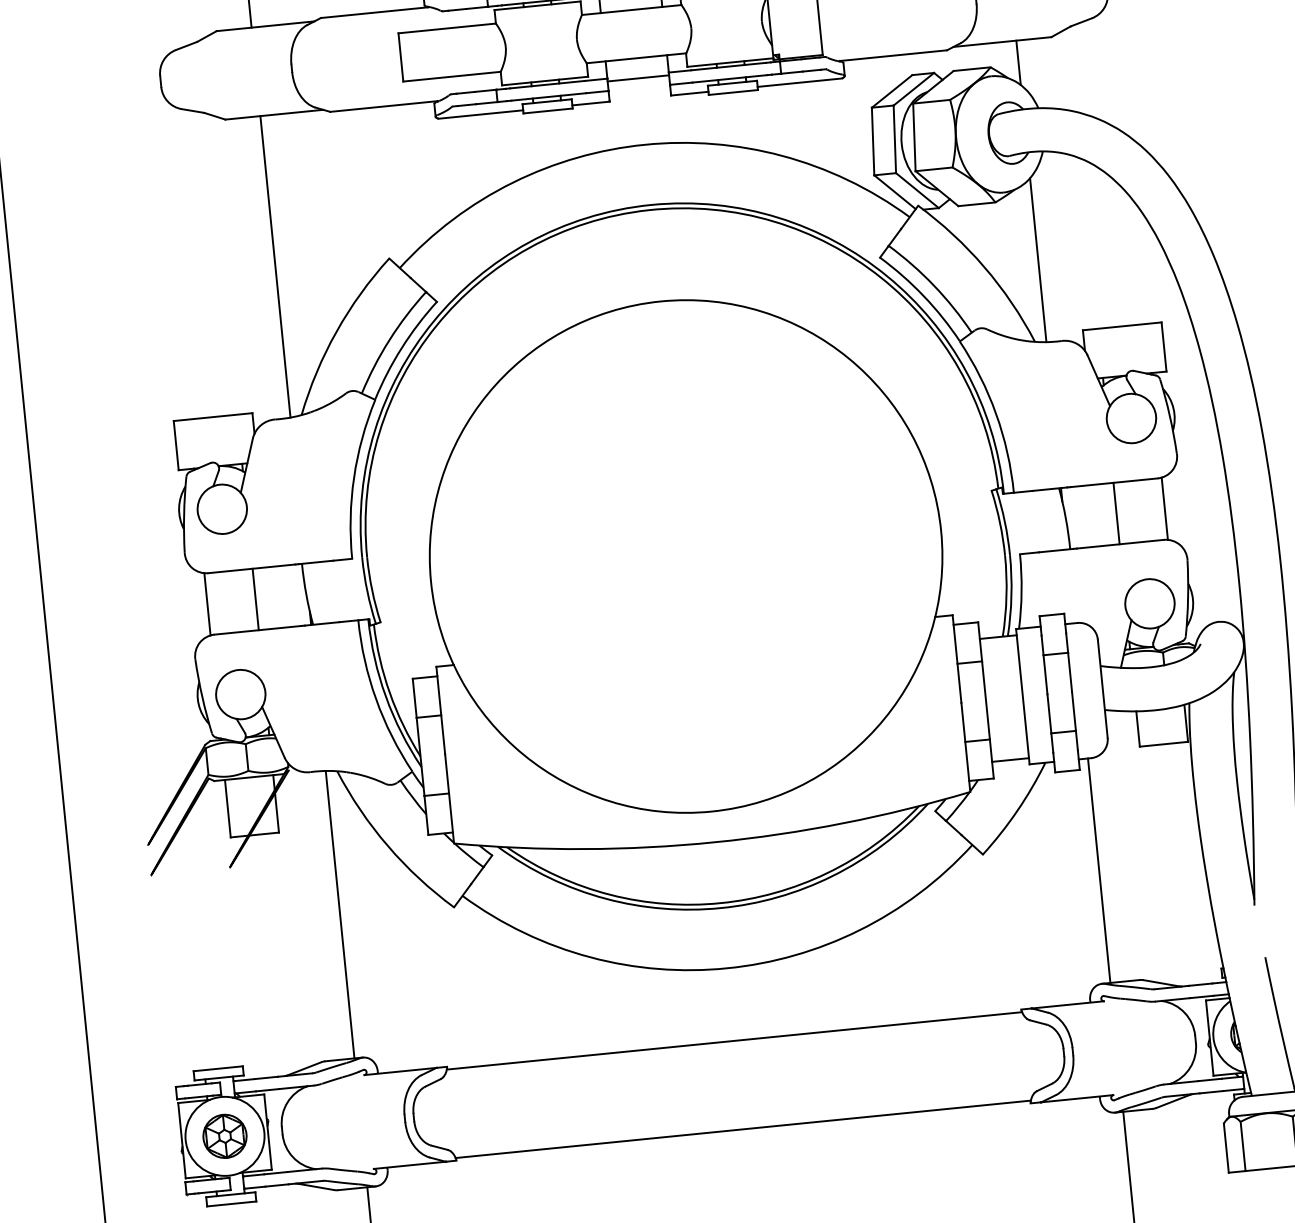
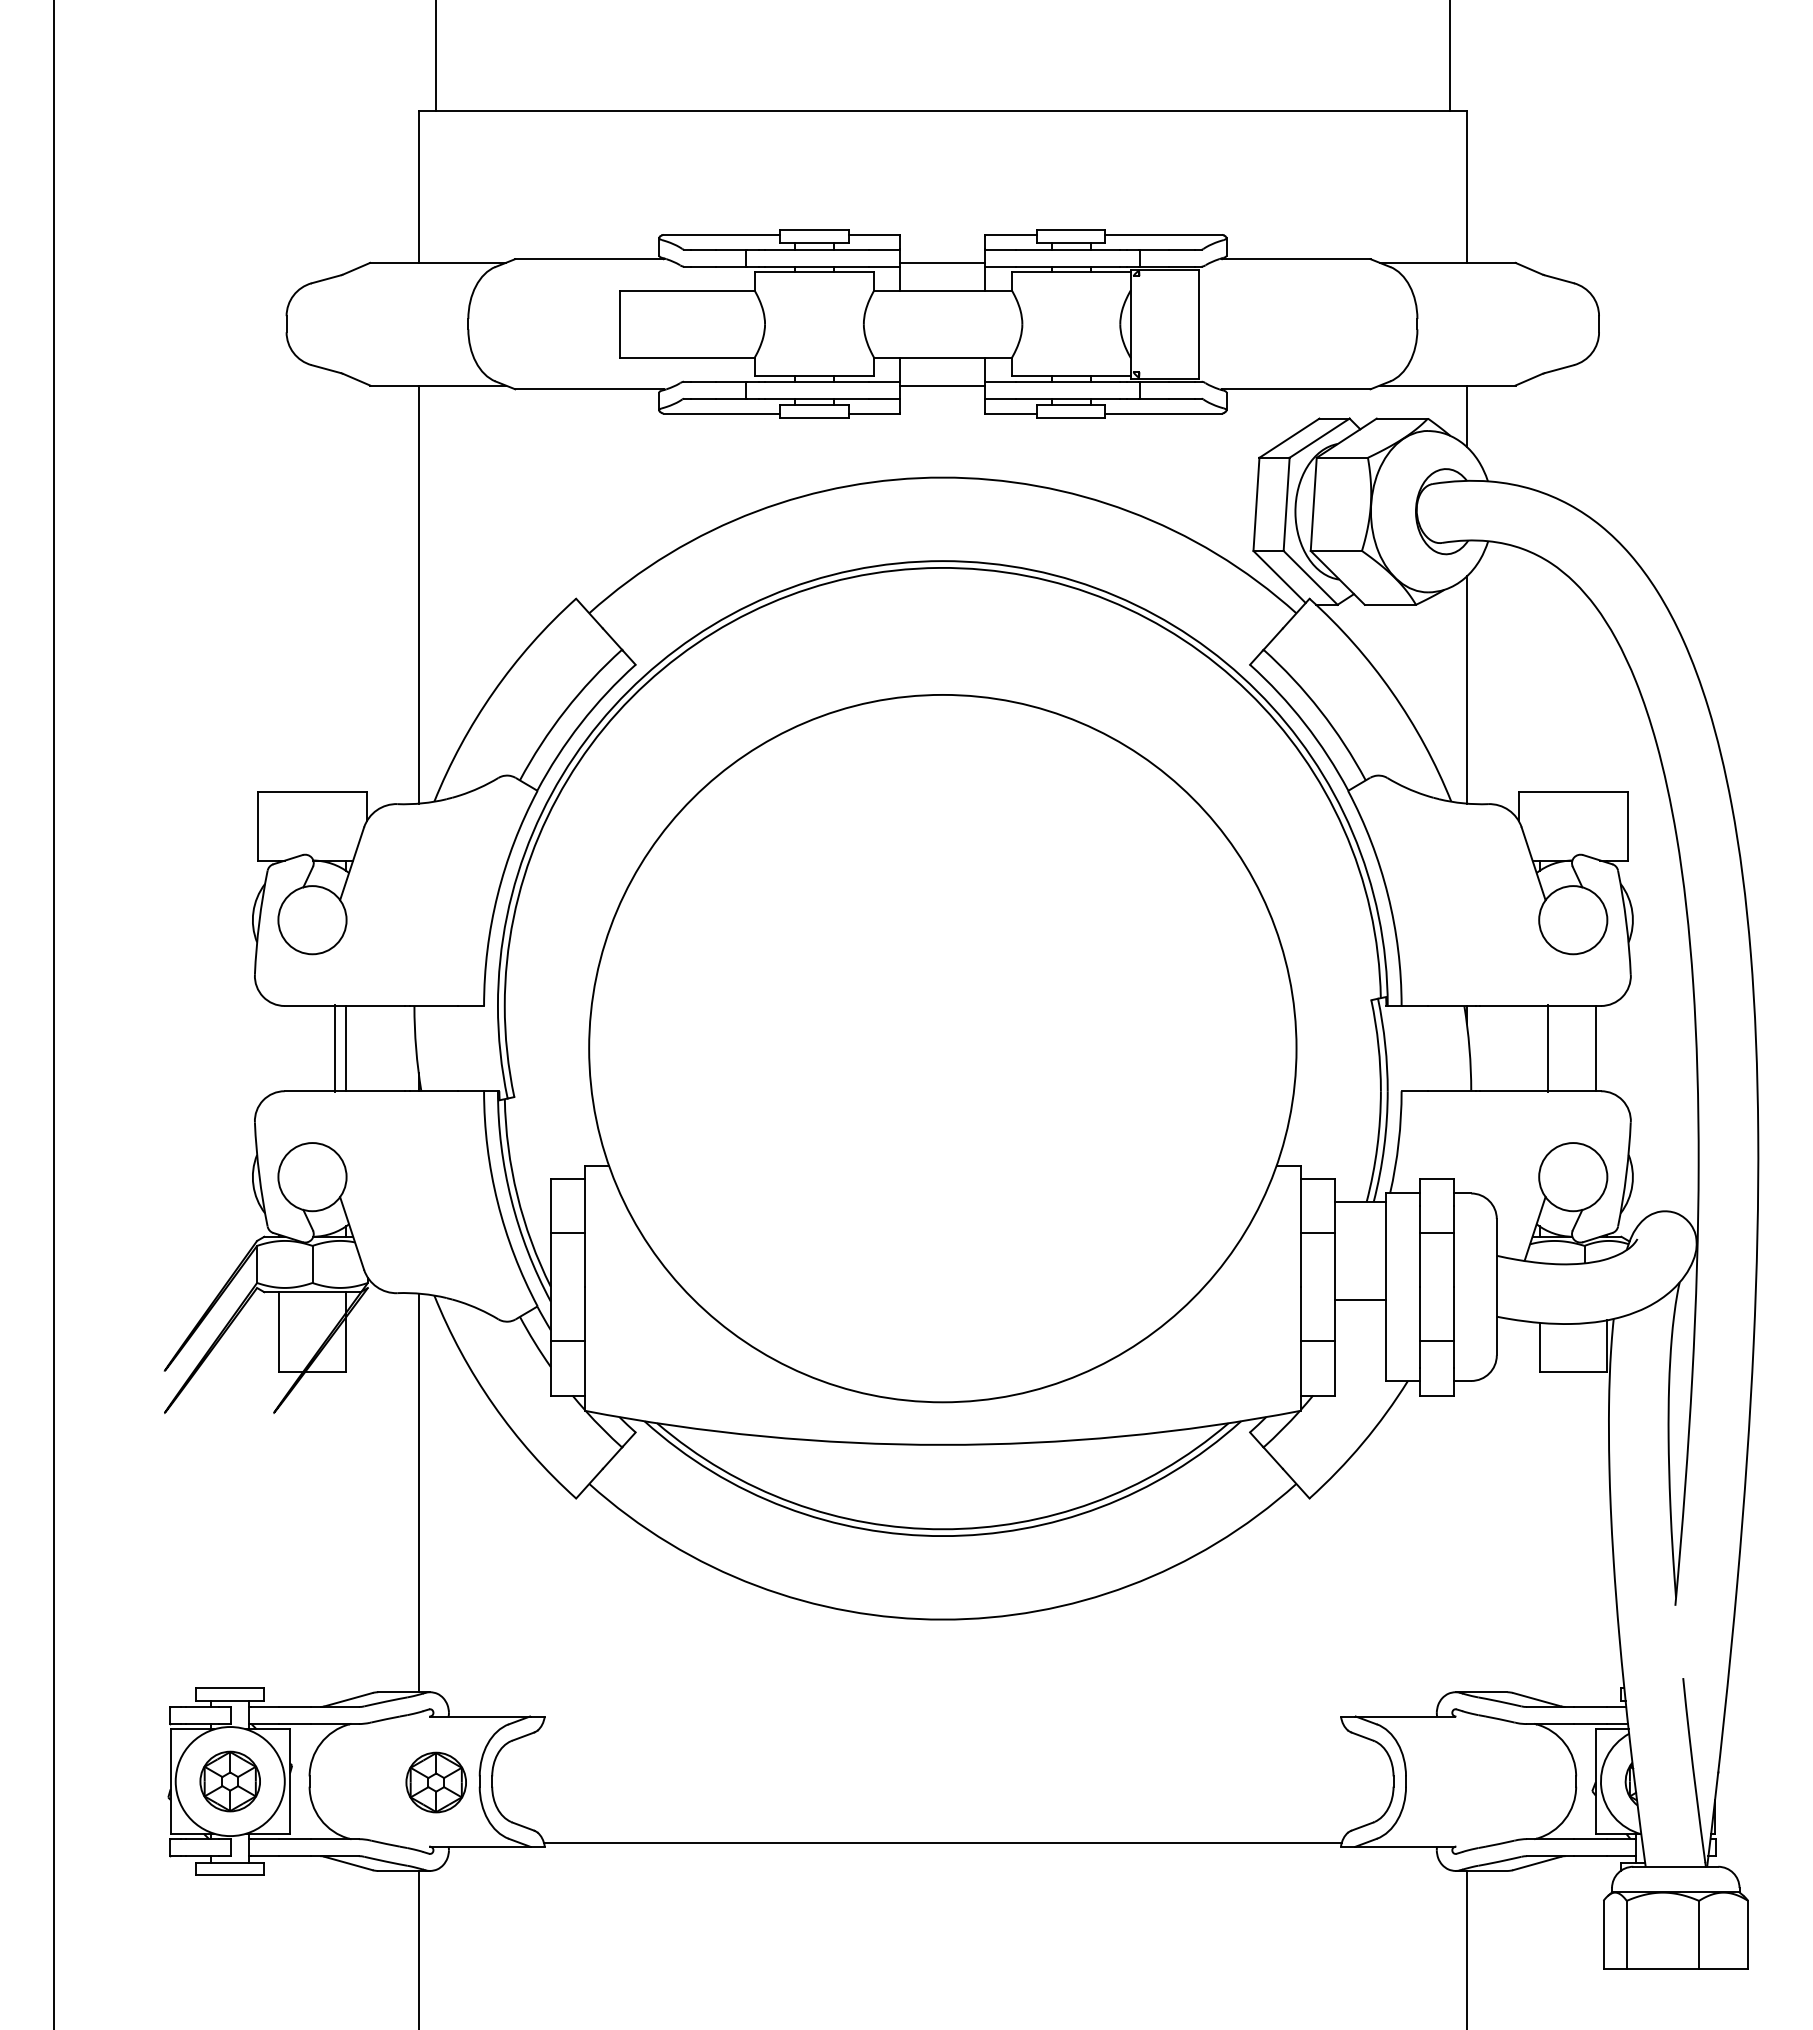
line: (1164, 508) -> (1547, 1048), moved
line: (1116, 513) -> (1595, 1048), moved
line: (207, 604) -> (335, 1048), moved
line: (1010, 760) -> (1360, 1300), moved
line: (1098, 870) -> (1466, 1536), removed
line: (734, 1041) -> (942, 1720), removed
part: (373, 1122) -> (435, 1782), added

